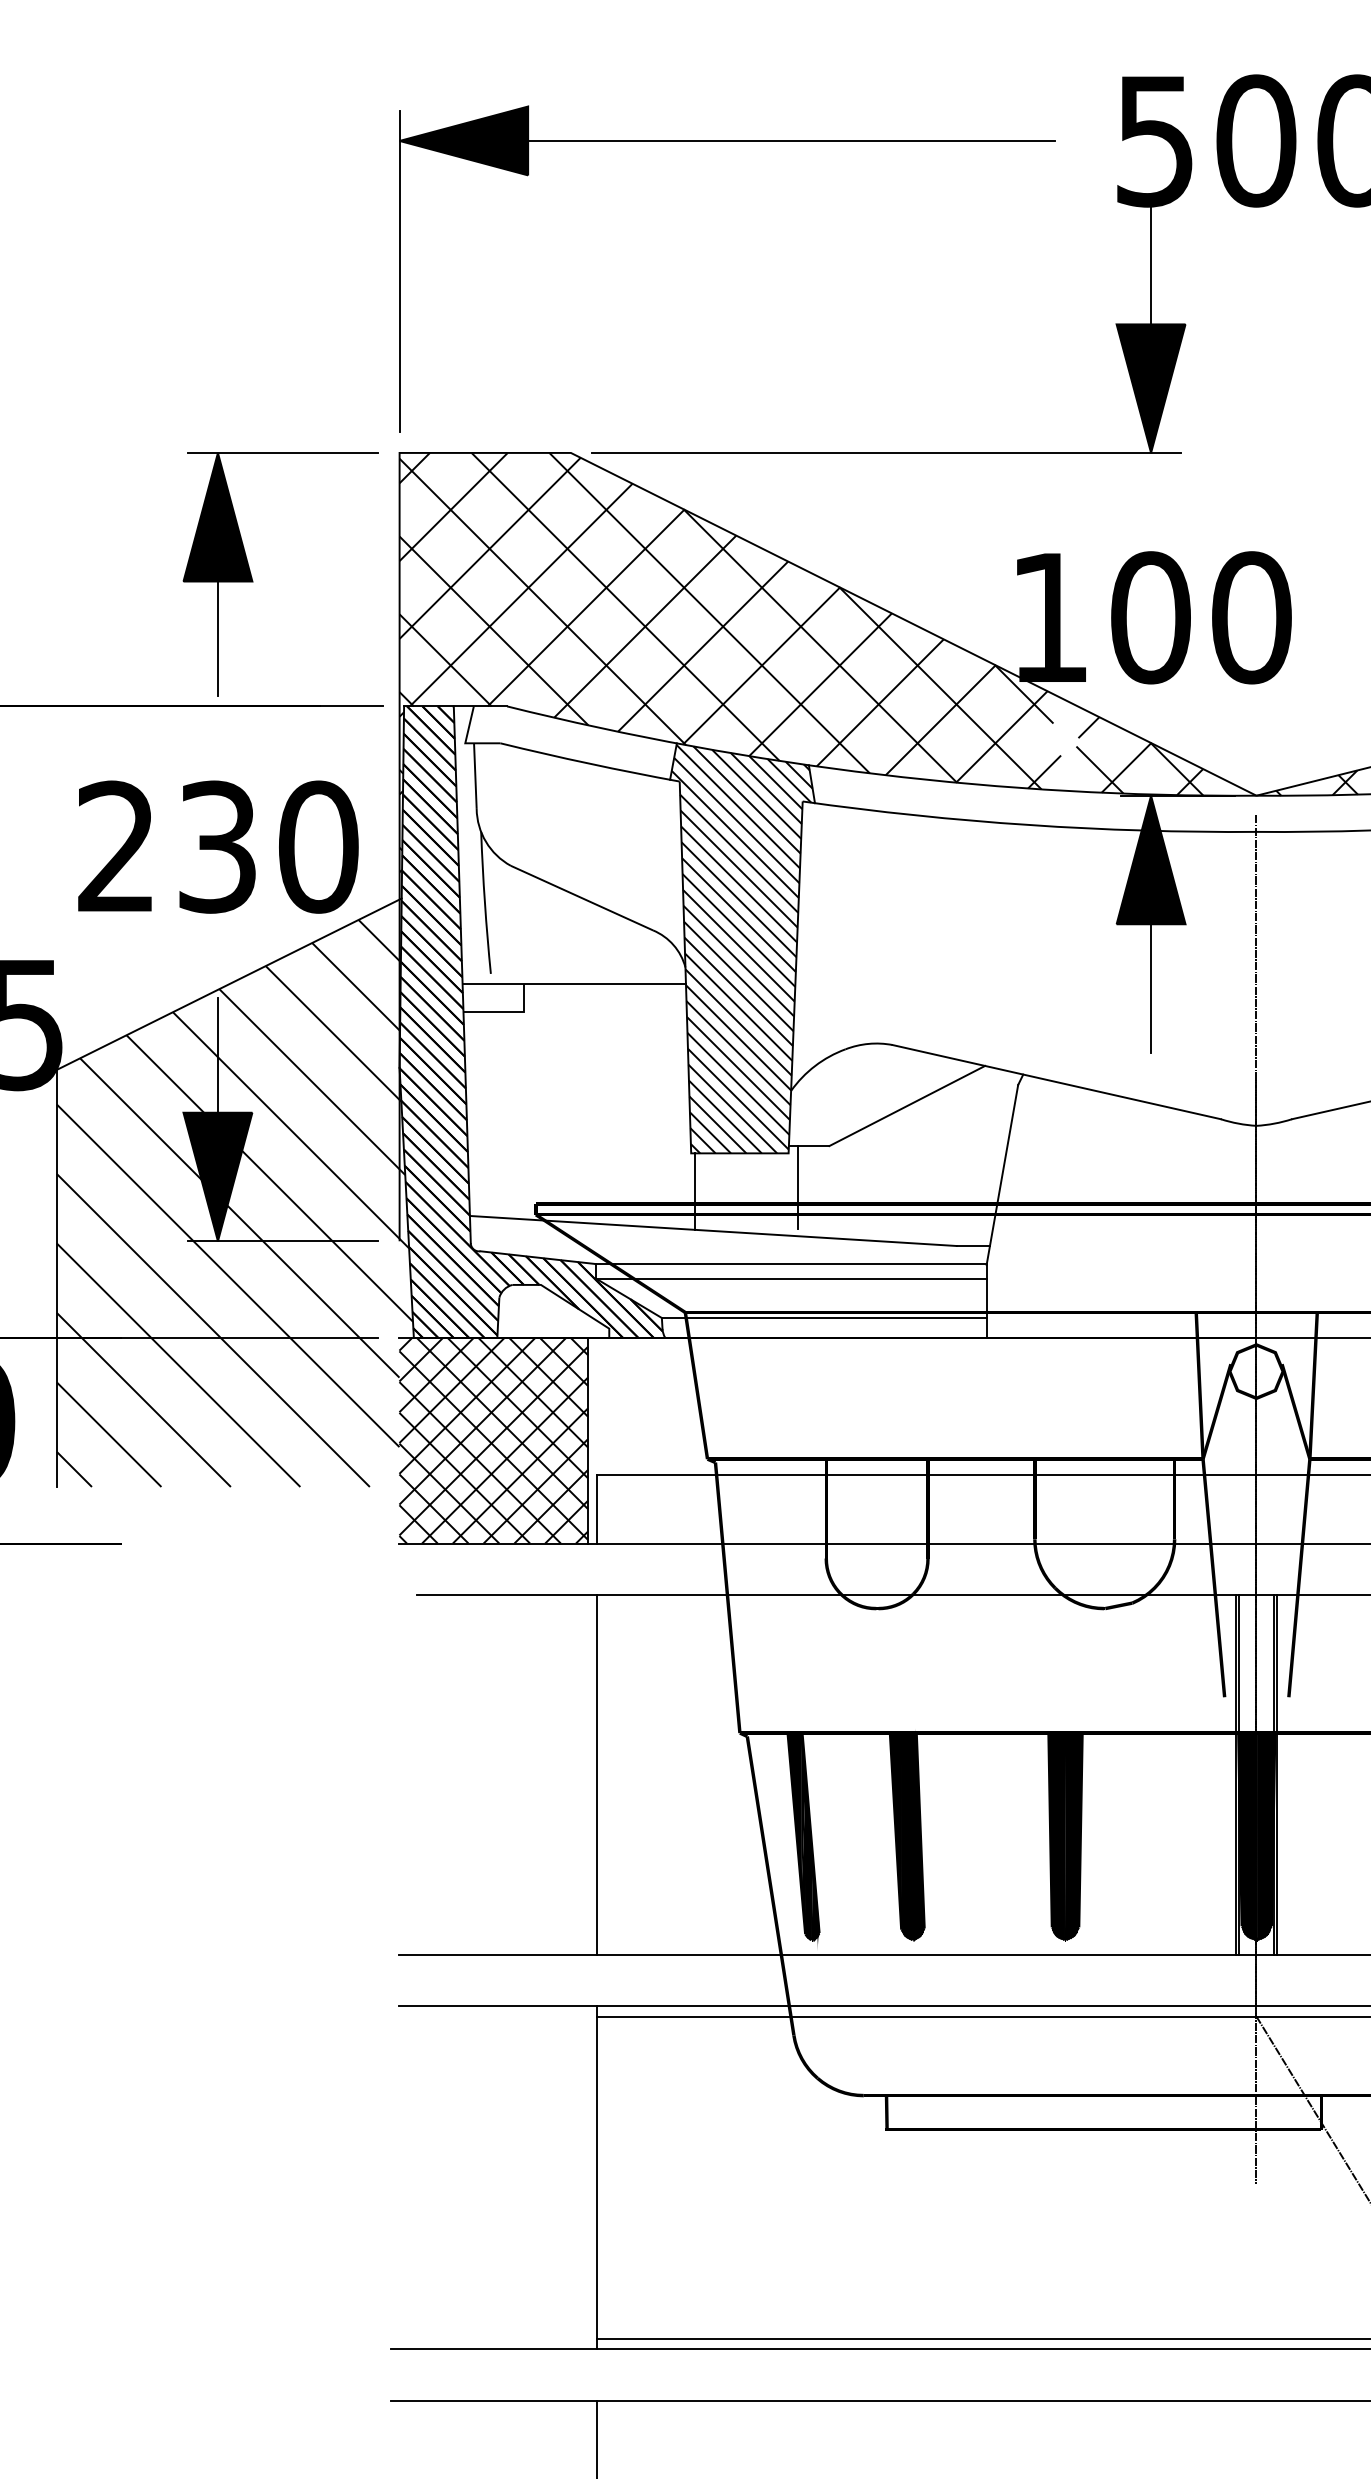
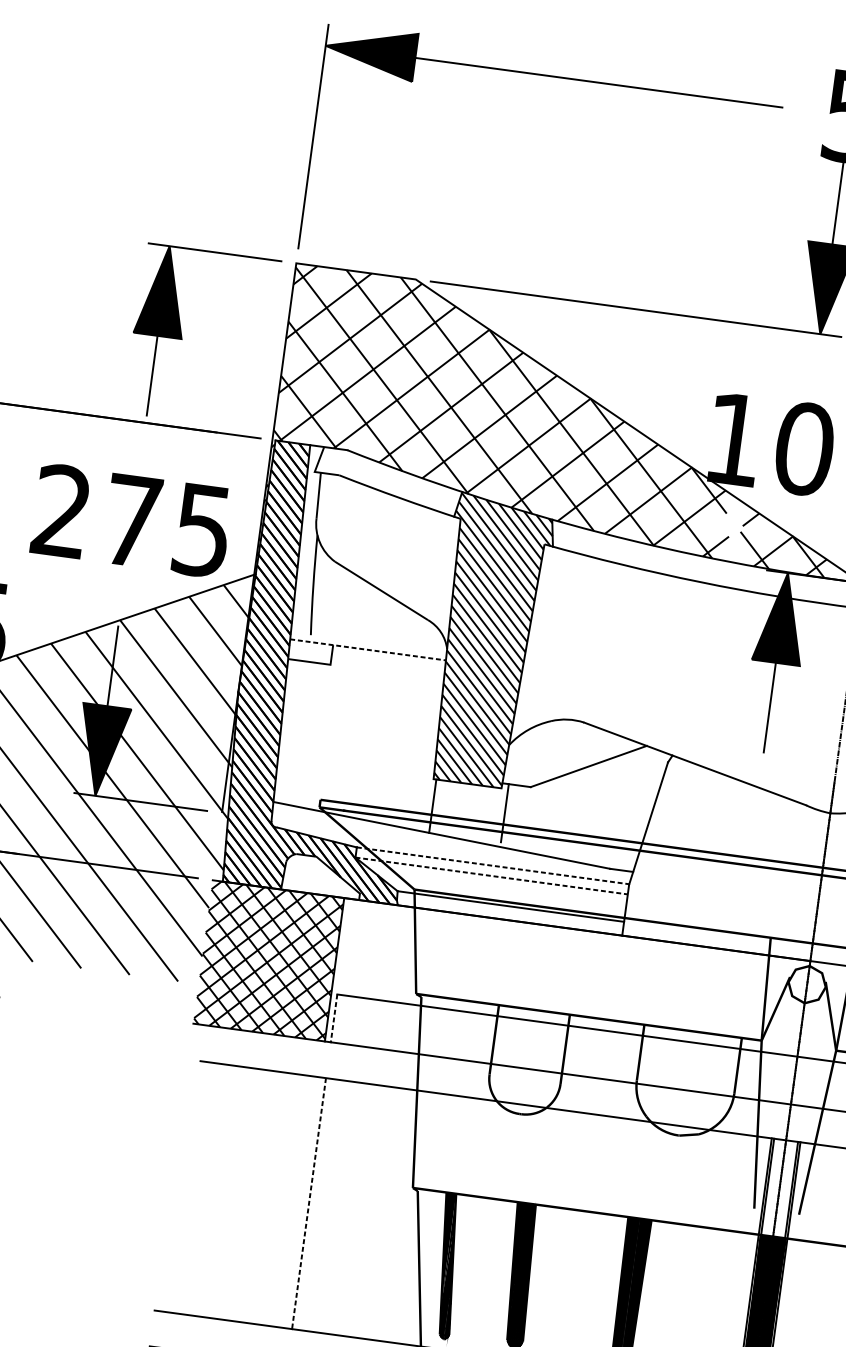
text: (268, 846) -> (167, 525), 230 -> 275
line: (574, 983) -> (368, 649), solid -> dashed
line: (791, 1264) -> (493, 866), solid -> dashed
line: (791, 1278) -> (491, 875), solid -> dashed
line: (596, 1509) -> (334, 1018), solid -> dashed
line: (596, 1774) -> (309, 1203), solid -> dashed

